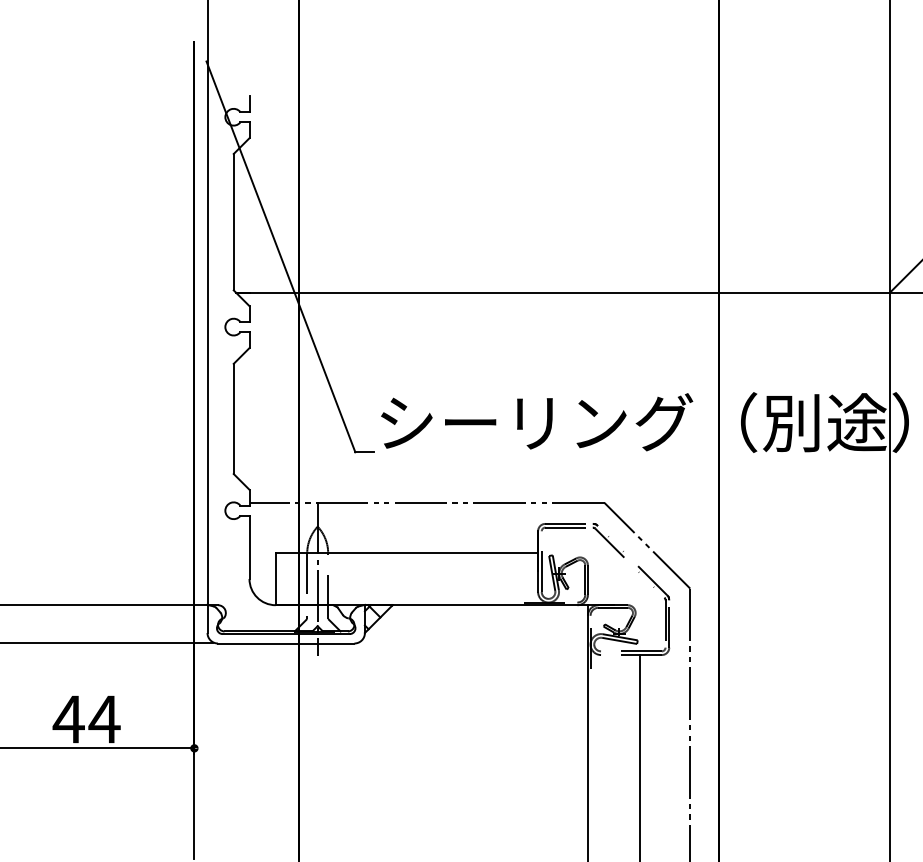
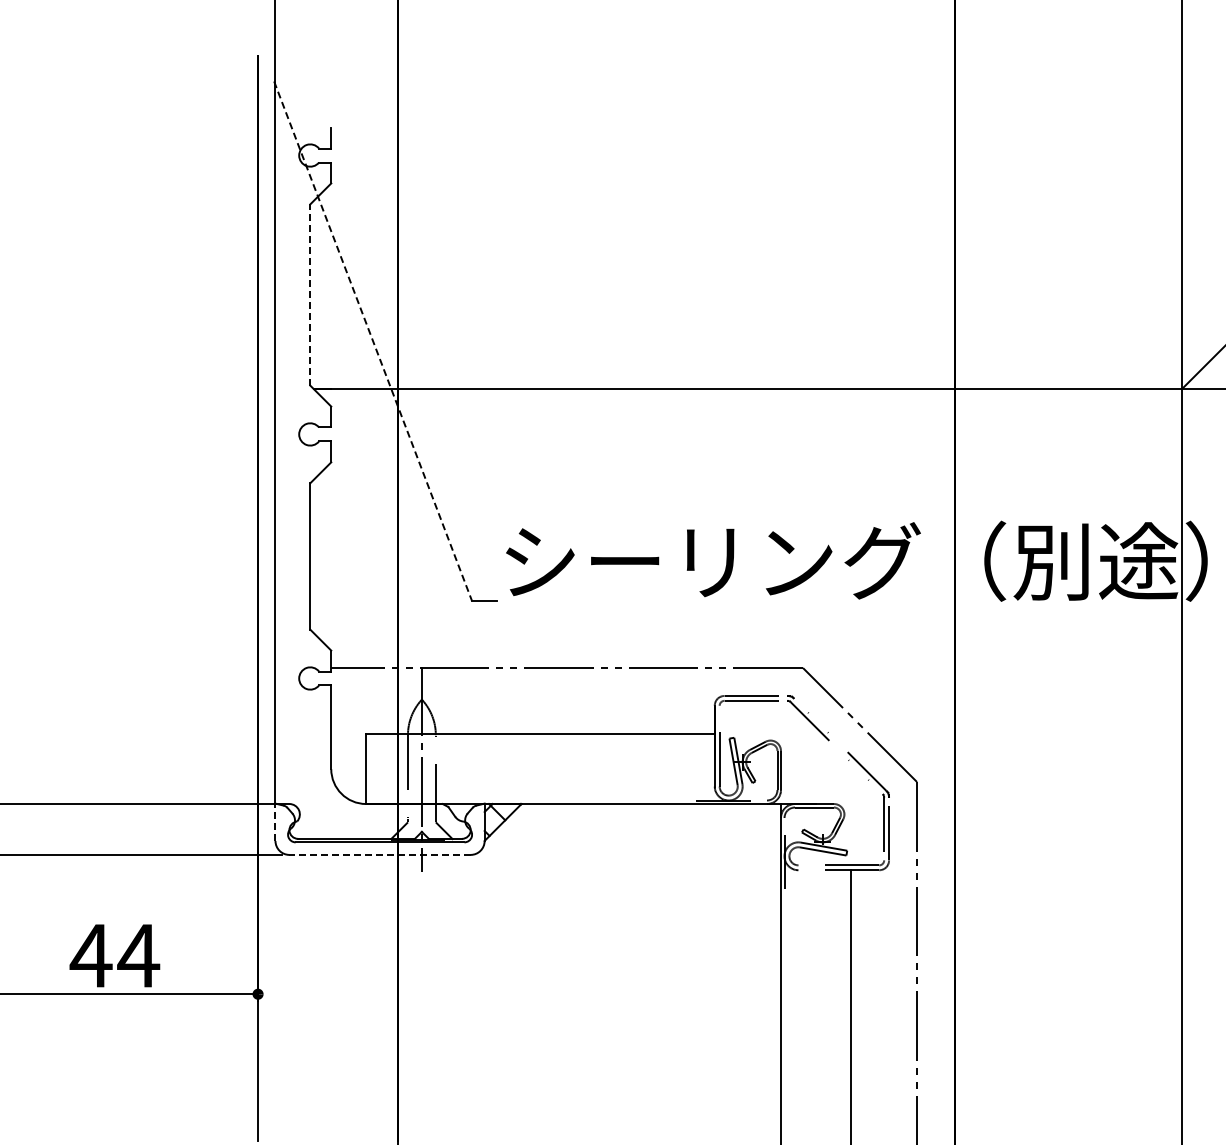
line: (233, 222) -> (310, 295), solid -> dashed
line: (281, 257) -> (373, 341), solid -> dashed
line: (207, 619) -> (275, 822), solid -> dashed
line: (286, 643) -> (380, 854), solid -> dashed

